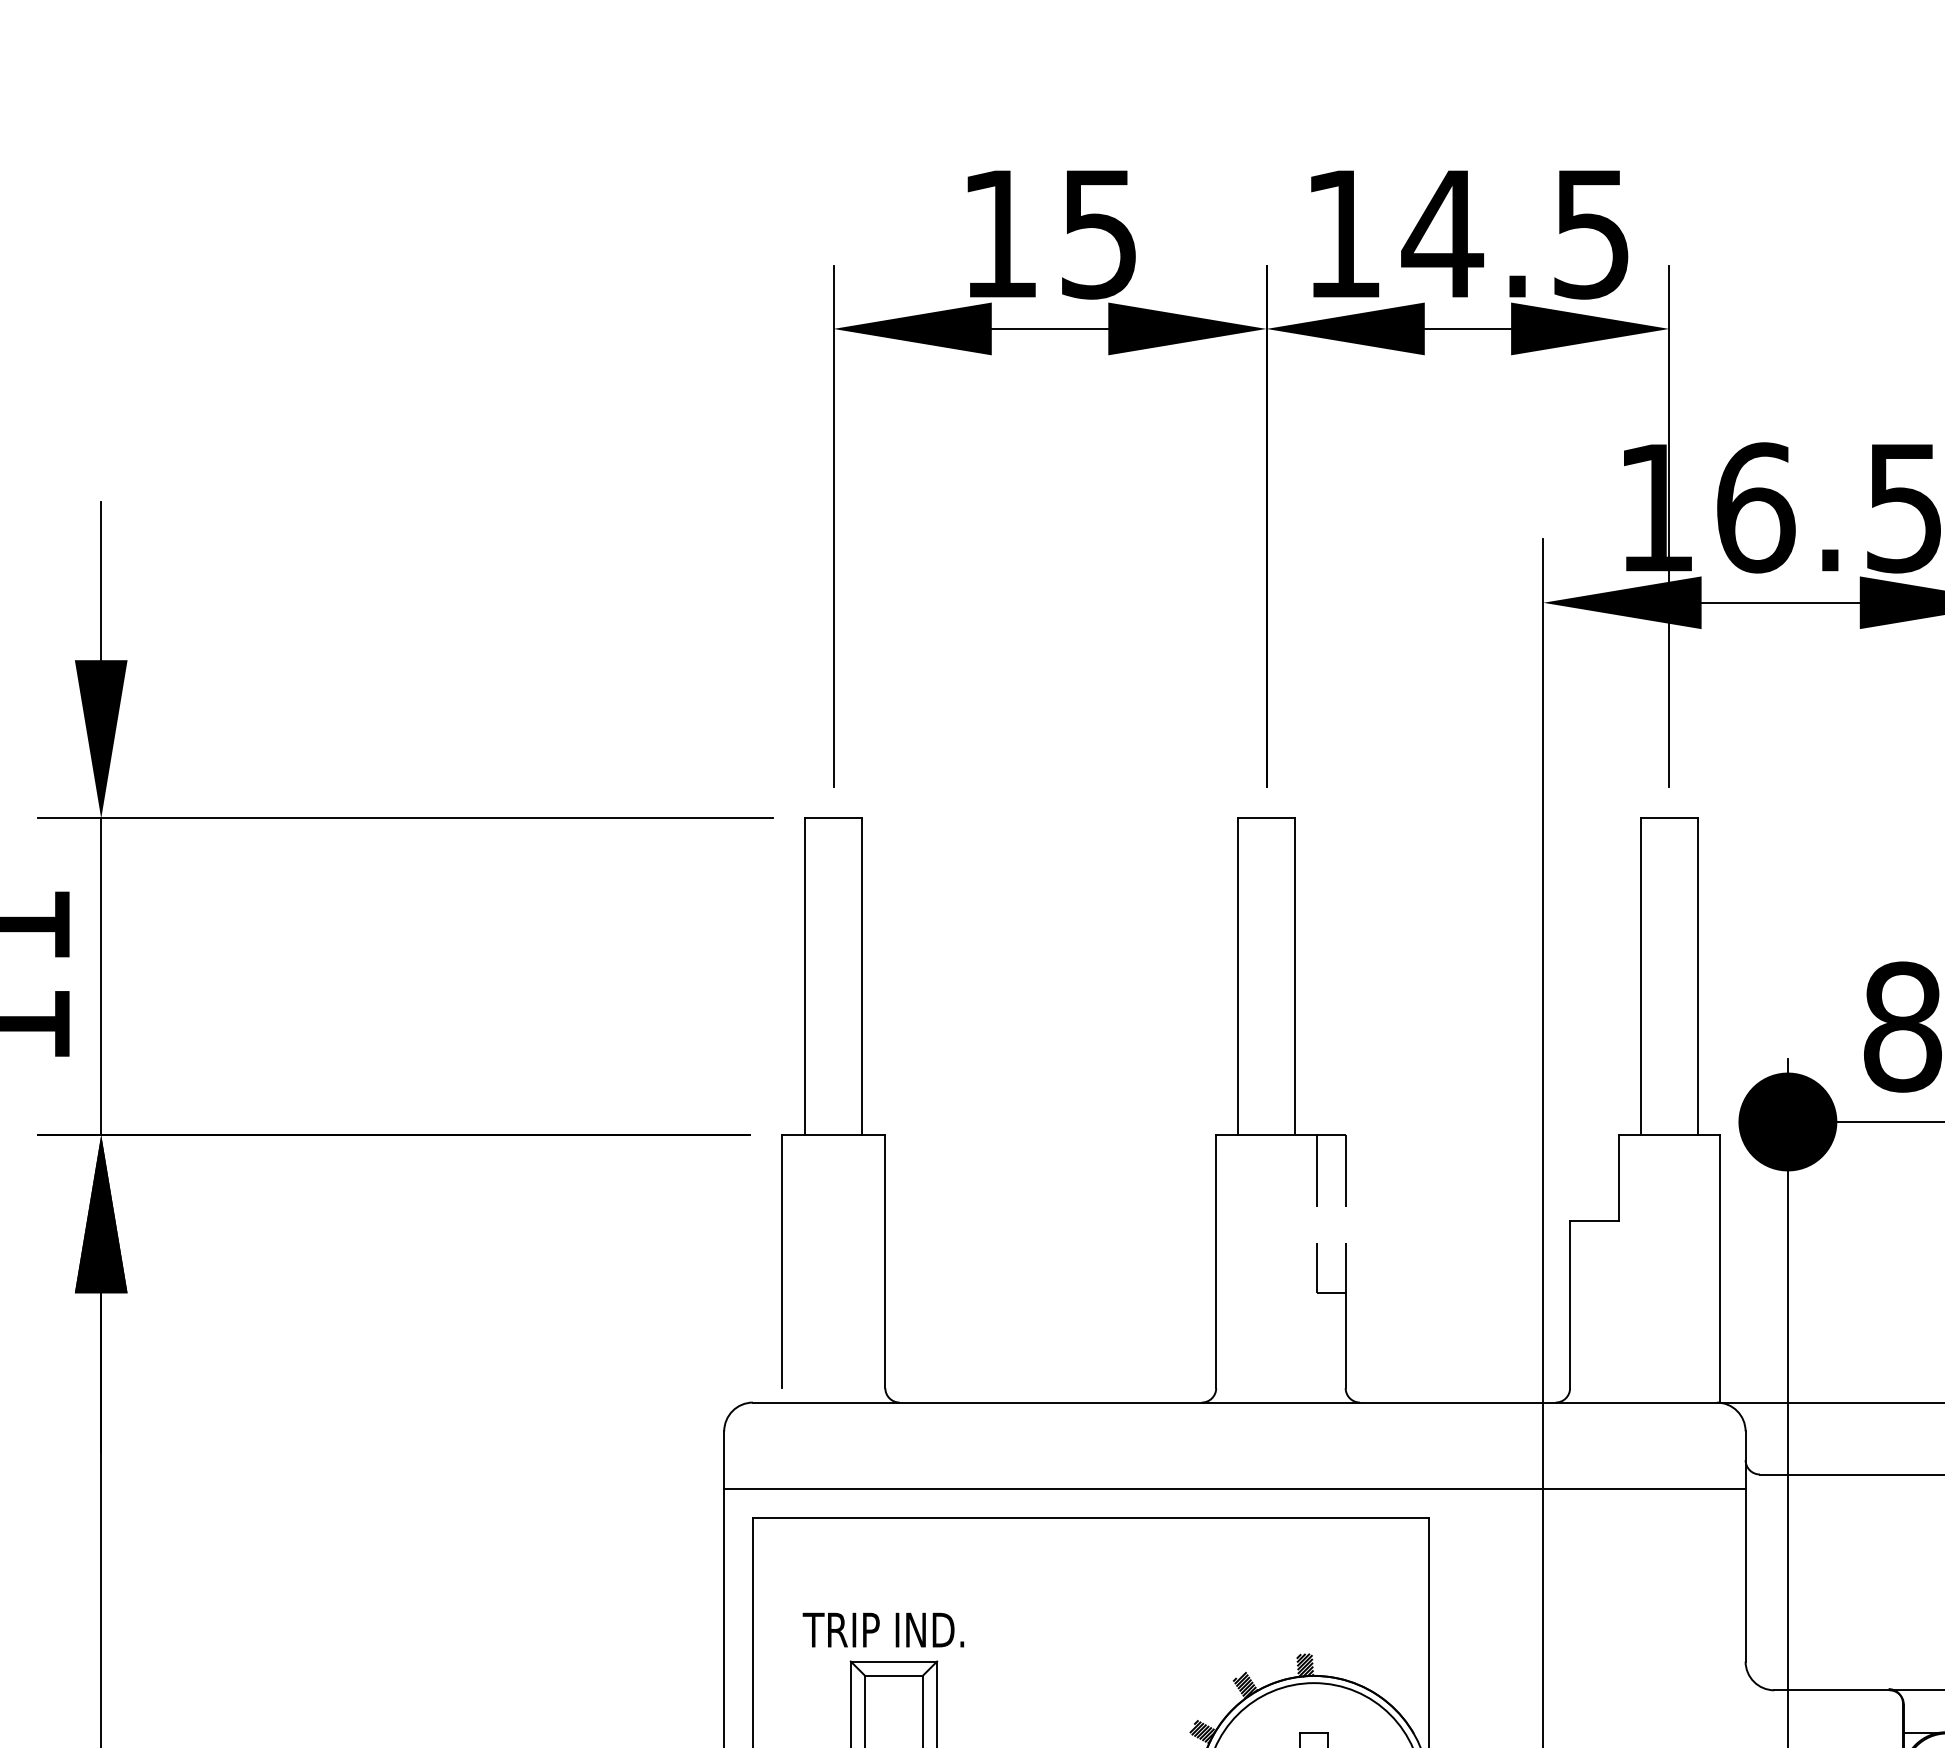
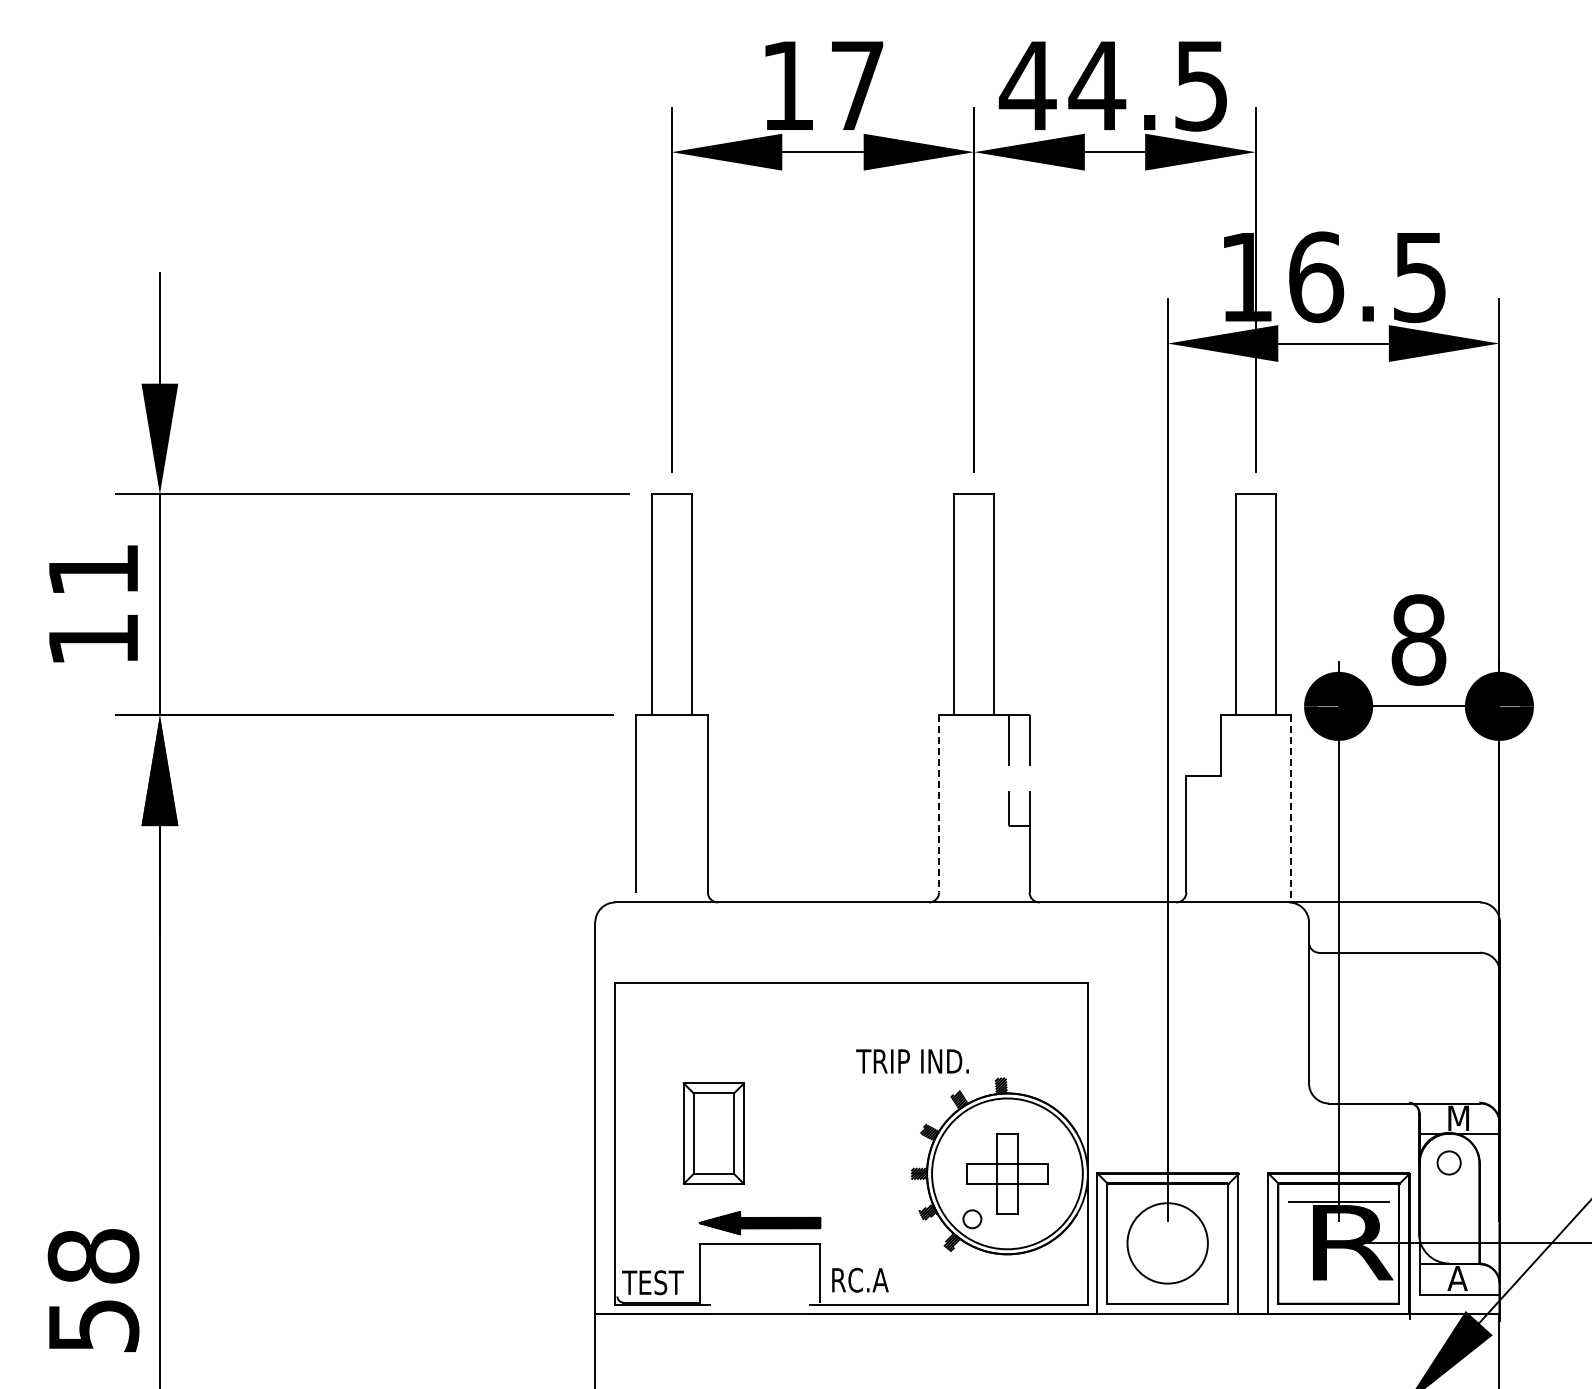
text: (1342, 233) -> (1027, 85), 14.5 -> 44.5
text: (1099, 234) -> (857, 86), 15 -> 17
line: (1216, 1262) -> (939, 804), solid -> dashed
line: (1719, 1269) -> (1290, 809), solid -> dashed
line: (1235, 1488) -> (952, 962), removed
text: (883, 1630) -> (912, 1061), moved

